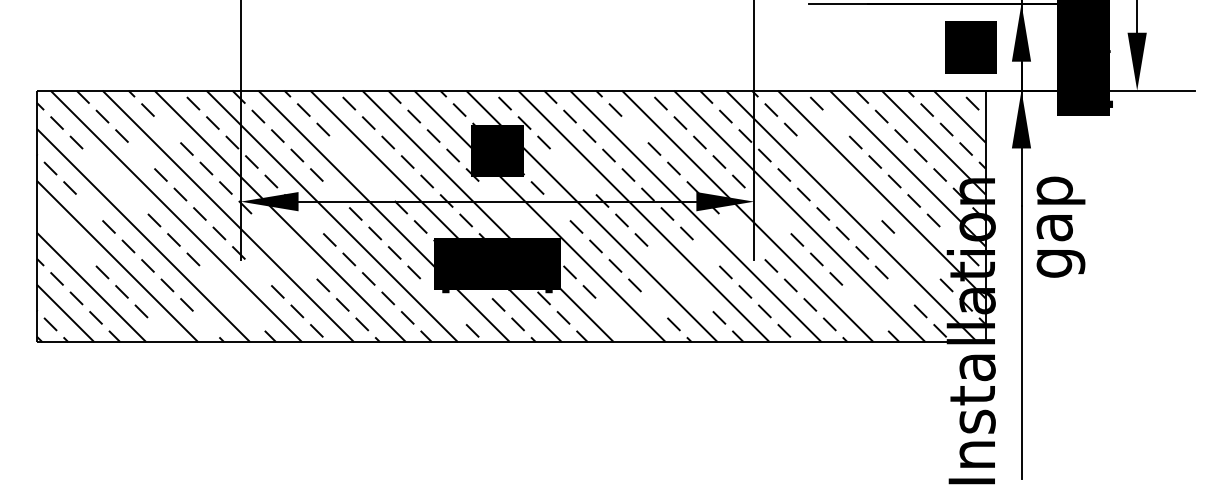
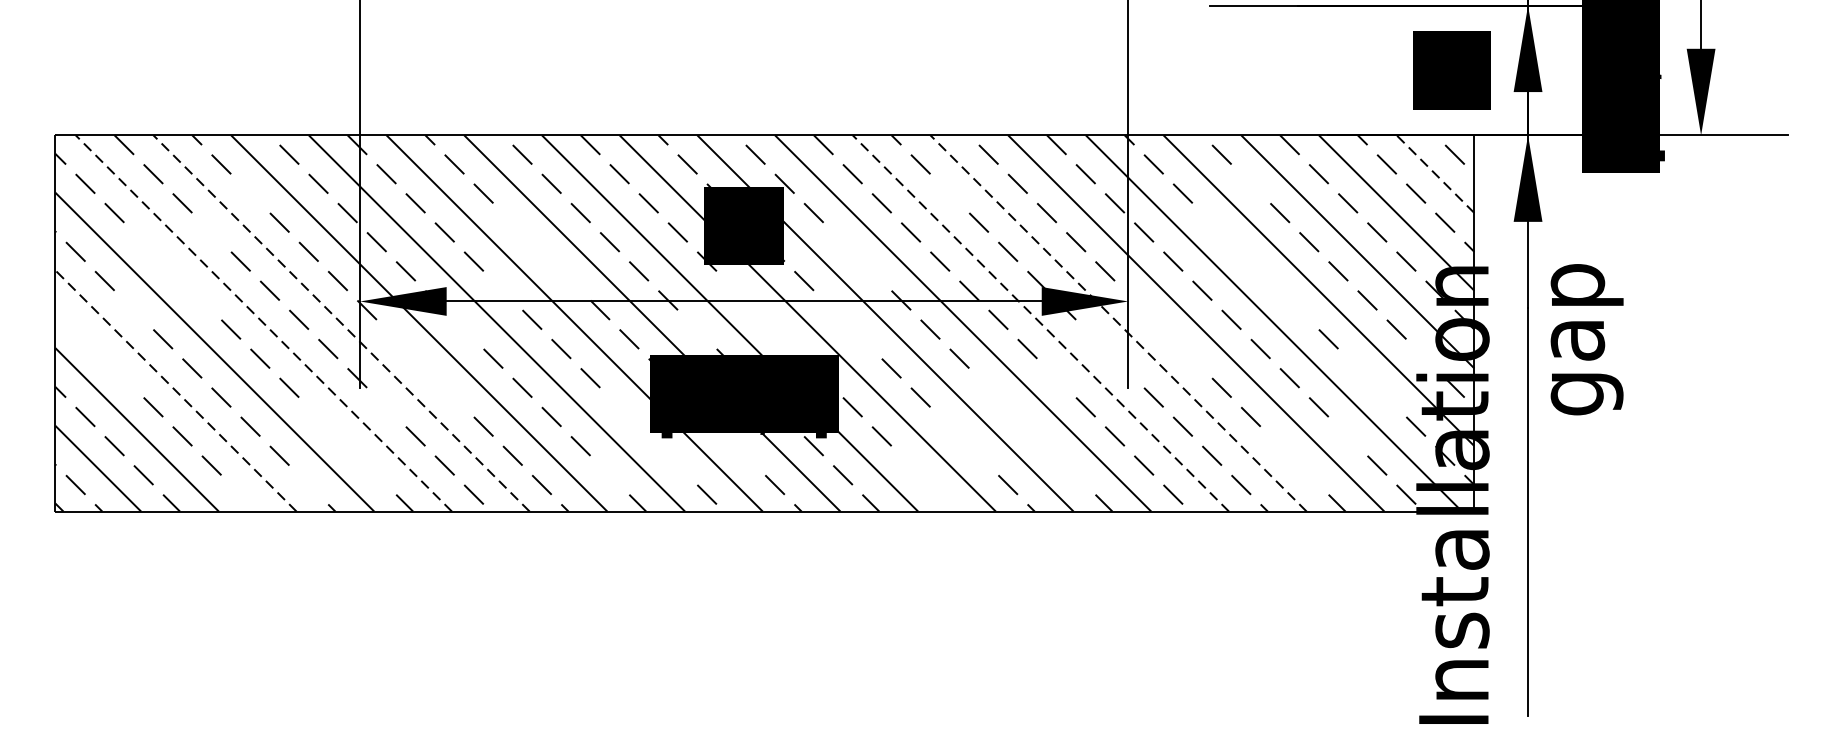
line: (959, 116) -> (1435, 174), solid -> dashed
line: (176, 216) -> (264, 323), solid -> dashed
line: (228, 216) -> (341, 323), solid -> dashed
line: (695, 216) -> (1040, 323), solid -> dashed
line: (747, 216) -> (1118, 323), solid -> dashed
line: (465, 220) -> (696, 329), removed
line: (576, 226) -> (862, 338), removed
line: (797, 239) -> (1192, 358), removed
line: (117, 261) -> (175, 390), solid -> dashed
line: (414, 272) -> (620, 407), removed
line: (634, 285) -> (949, 426), removed
line: (498, 304) -> (745, 455), removed
line: (407, 317) -> (609, 474), removed
line: (719, 317) -> (1076, 474), removed

